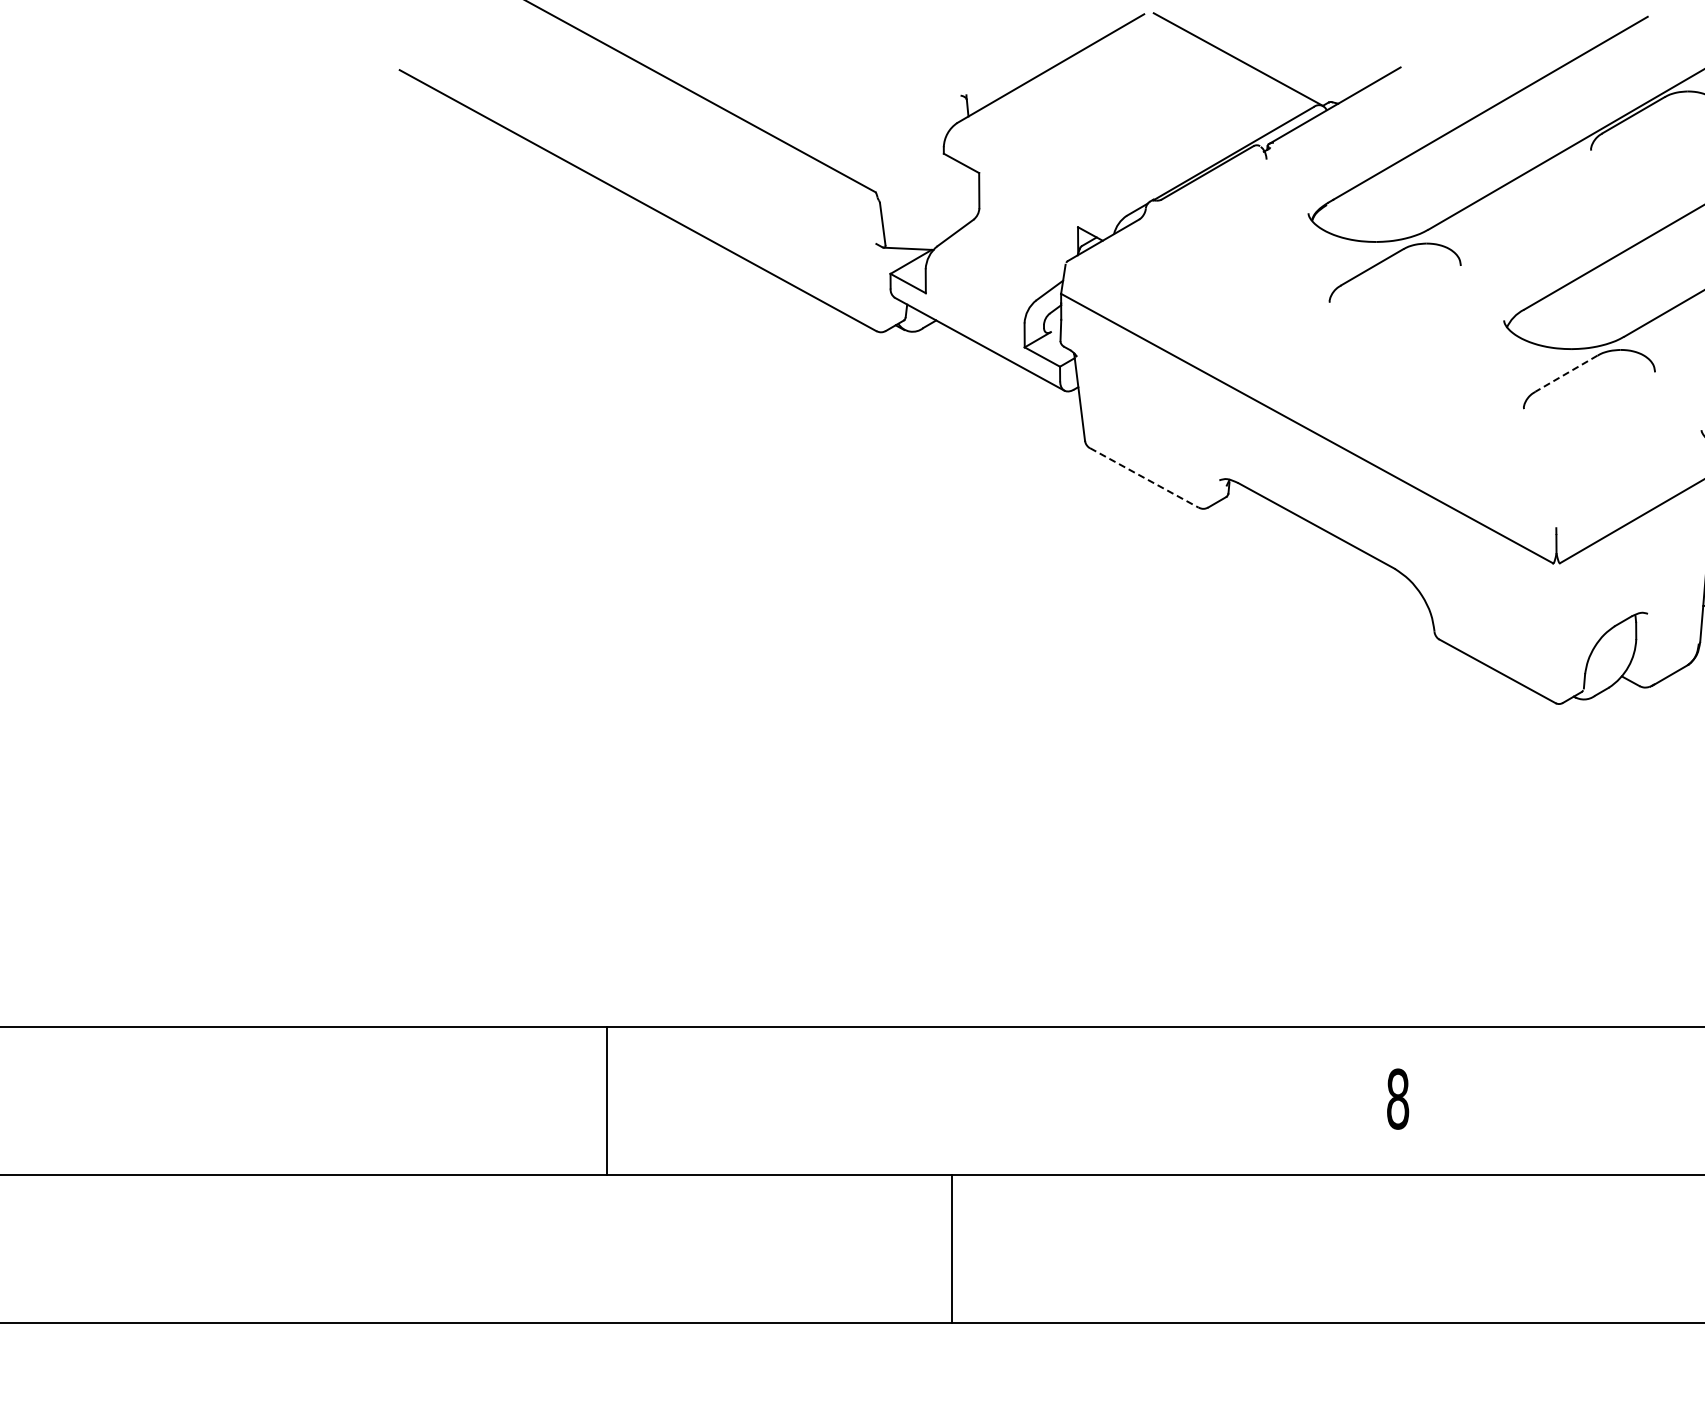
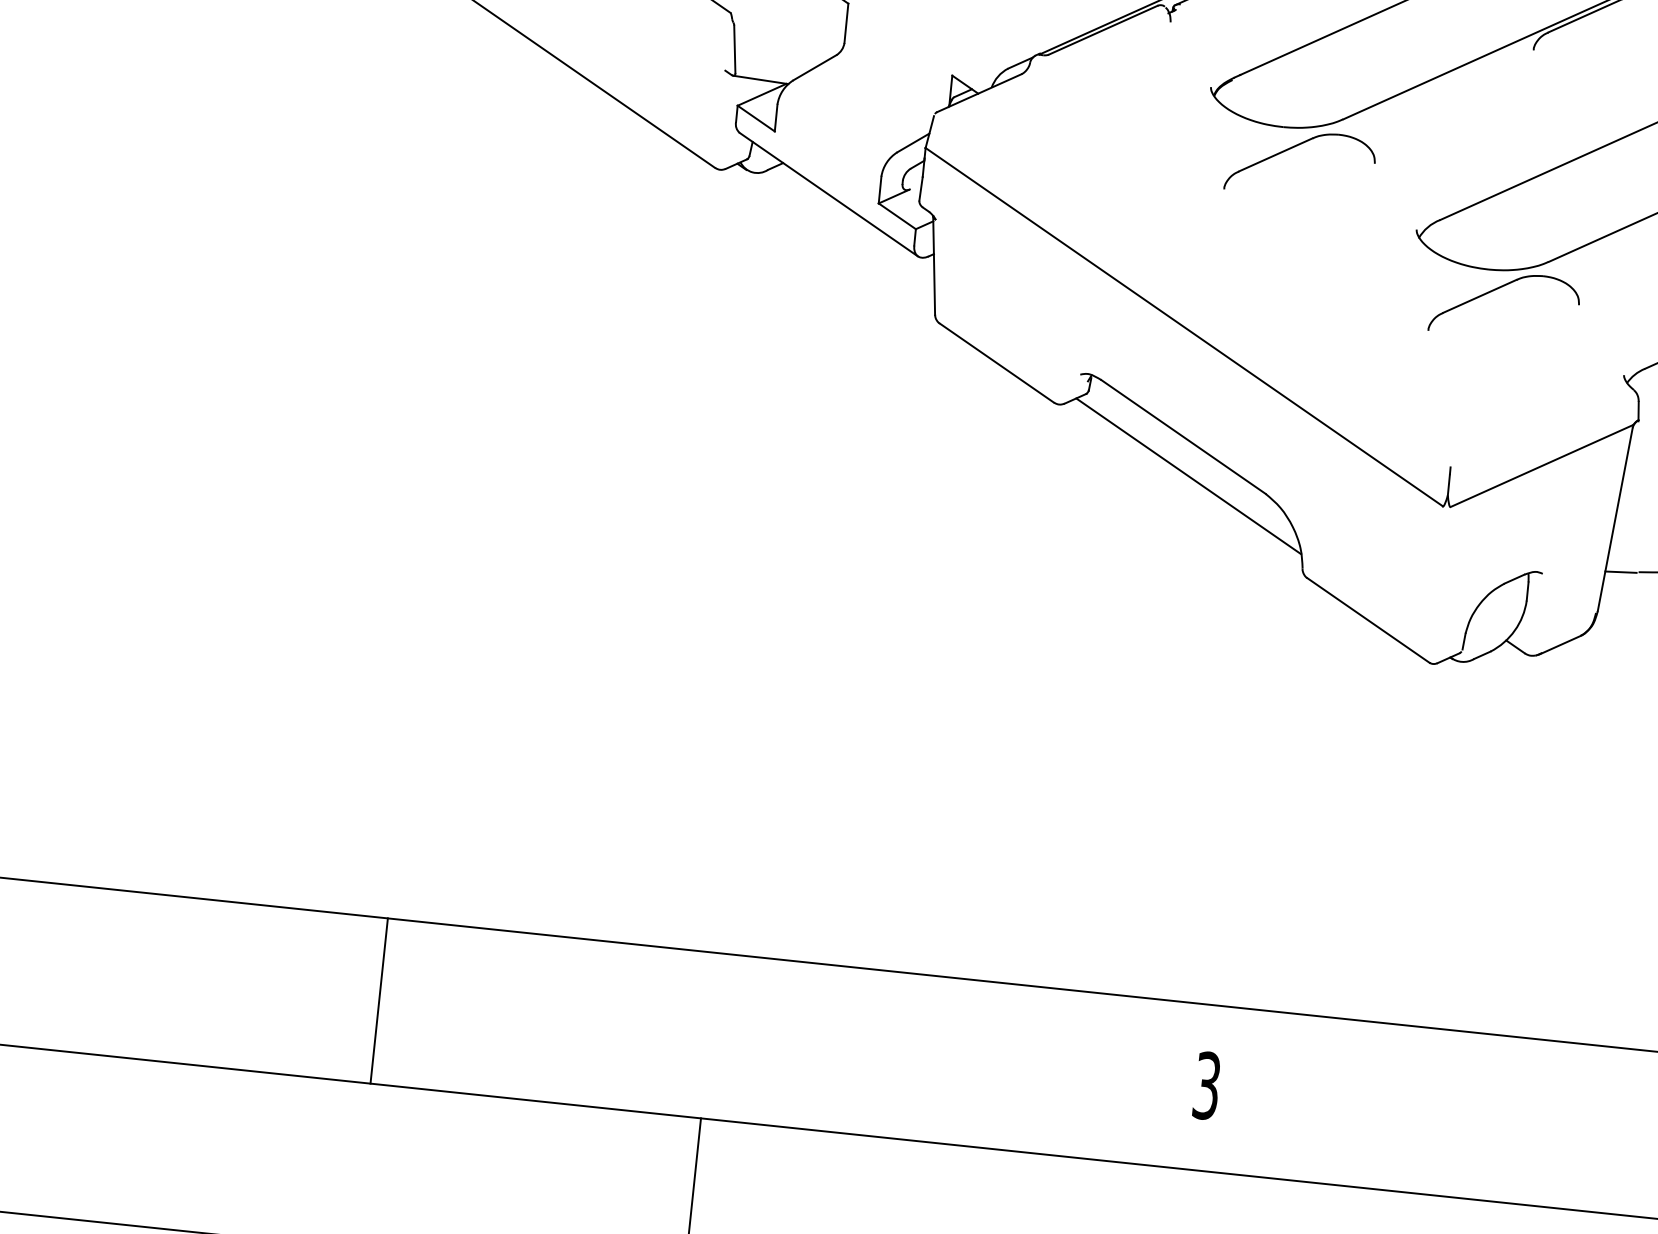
line: (1566, 373) -> (1480, 296), dashed -> solid
line: (1144, 477) -> (997, 362), dashed -> solid
line: (1324, 559) -> (1188, 475), added
text: (1398, 1098) -> (1207, 1085), 8 -> 3
line: (607, 1101) -> (379, 1001), moved

